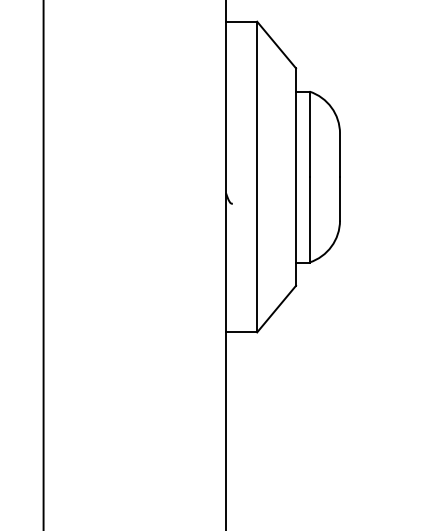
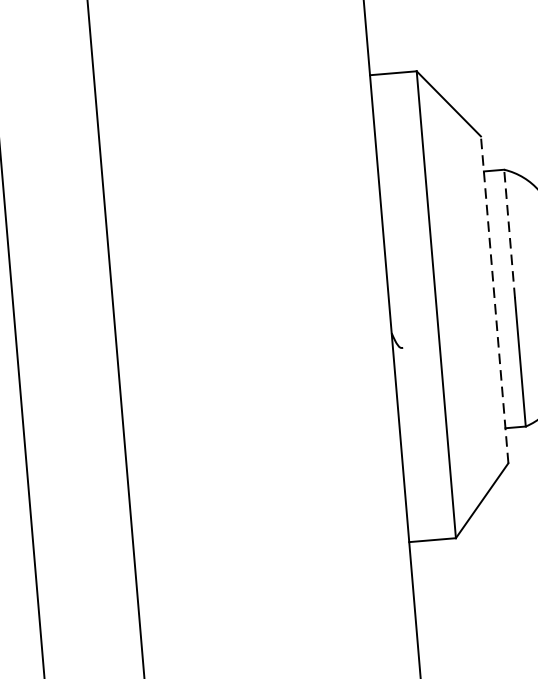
line: (309, 134) -> (509, 234), solid -> dashed
line: (296, 177) -> (495, 300), solid -> dashed

